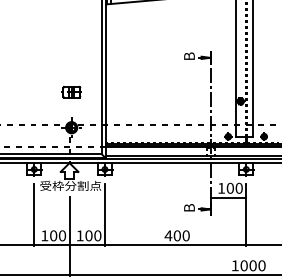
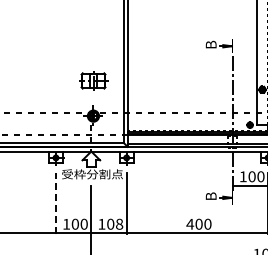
part: (71, 91) -> (93, 79), size x1.4
line: (34, 215) -> (56, 203), solid -> dashed
text: (97, 235) -> (119, 223), 100 -> 108

